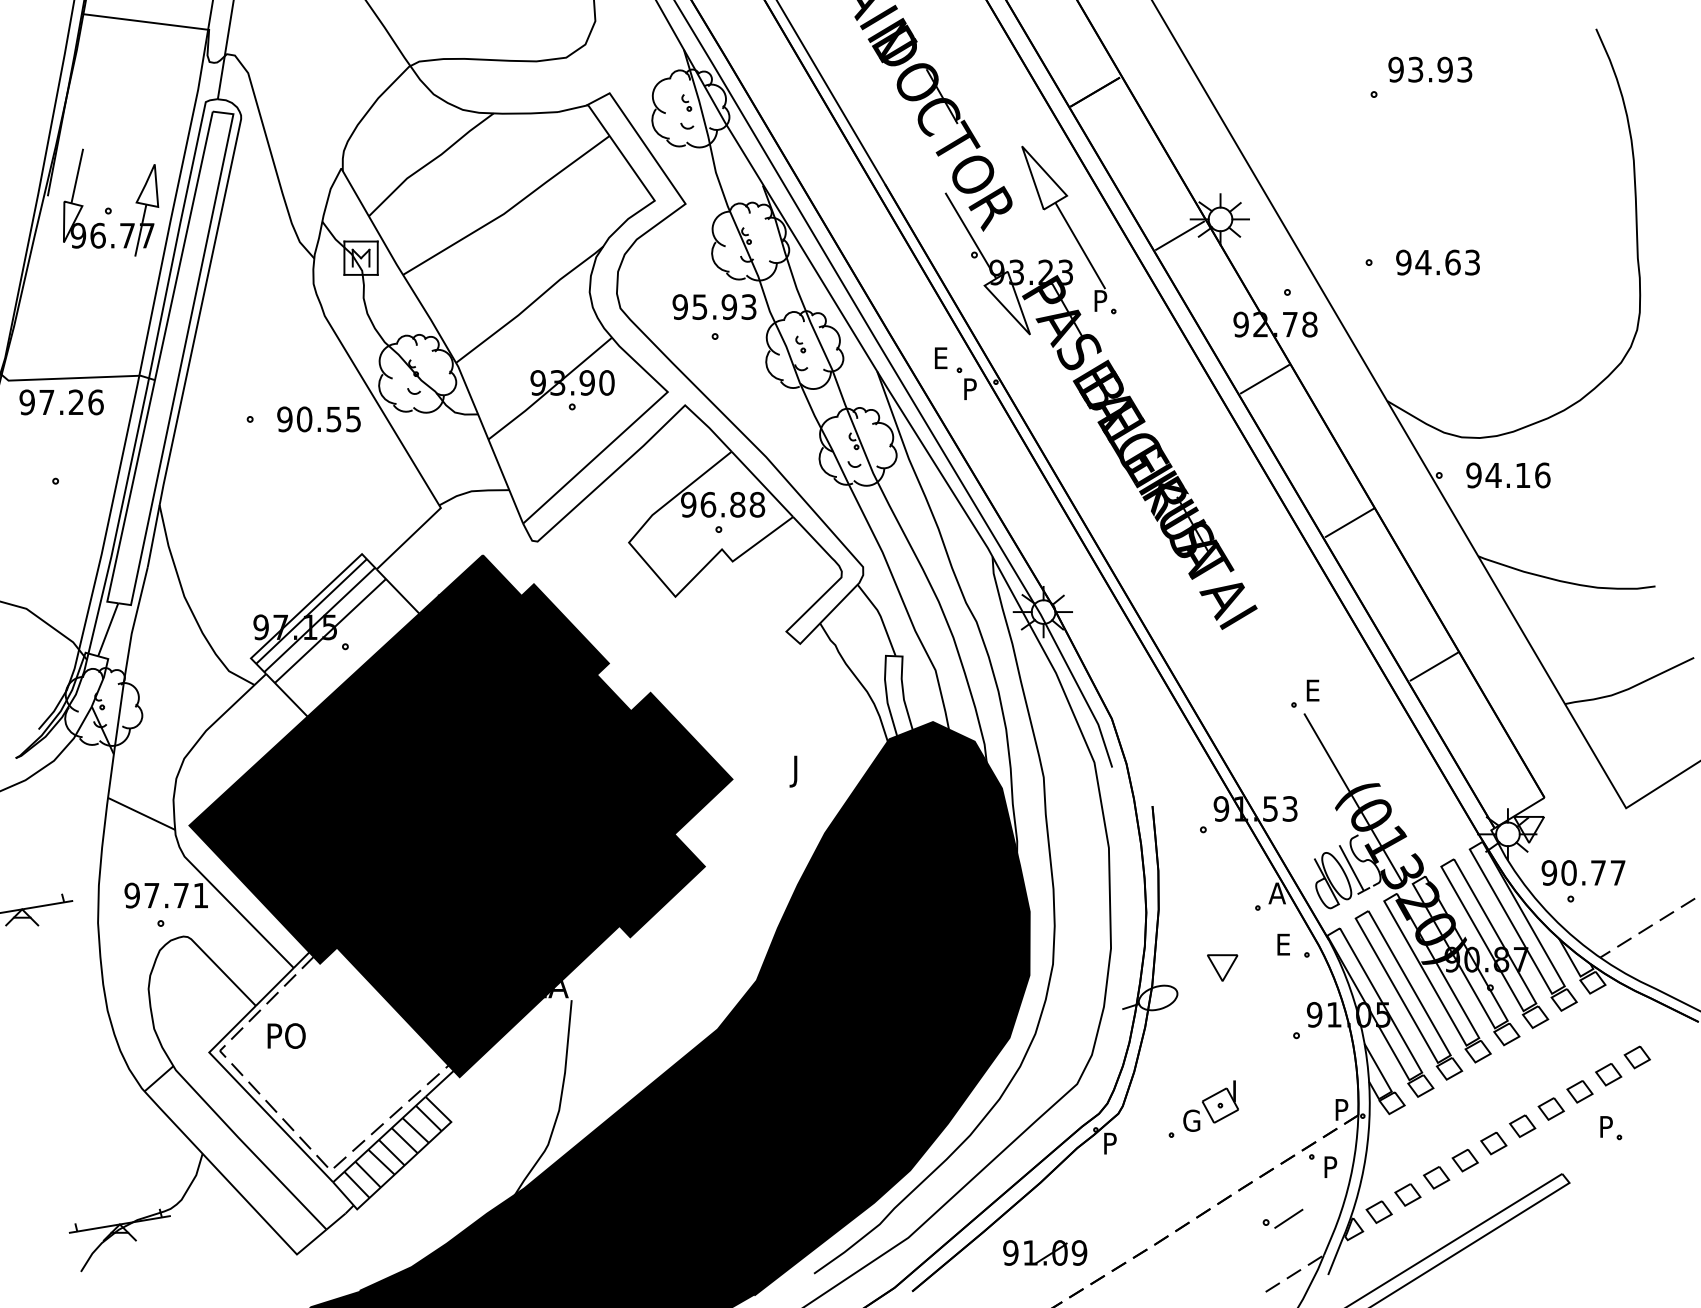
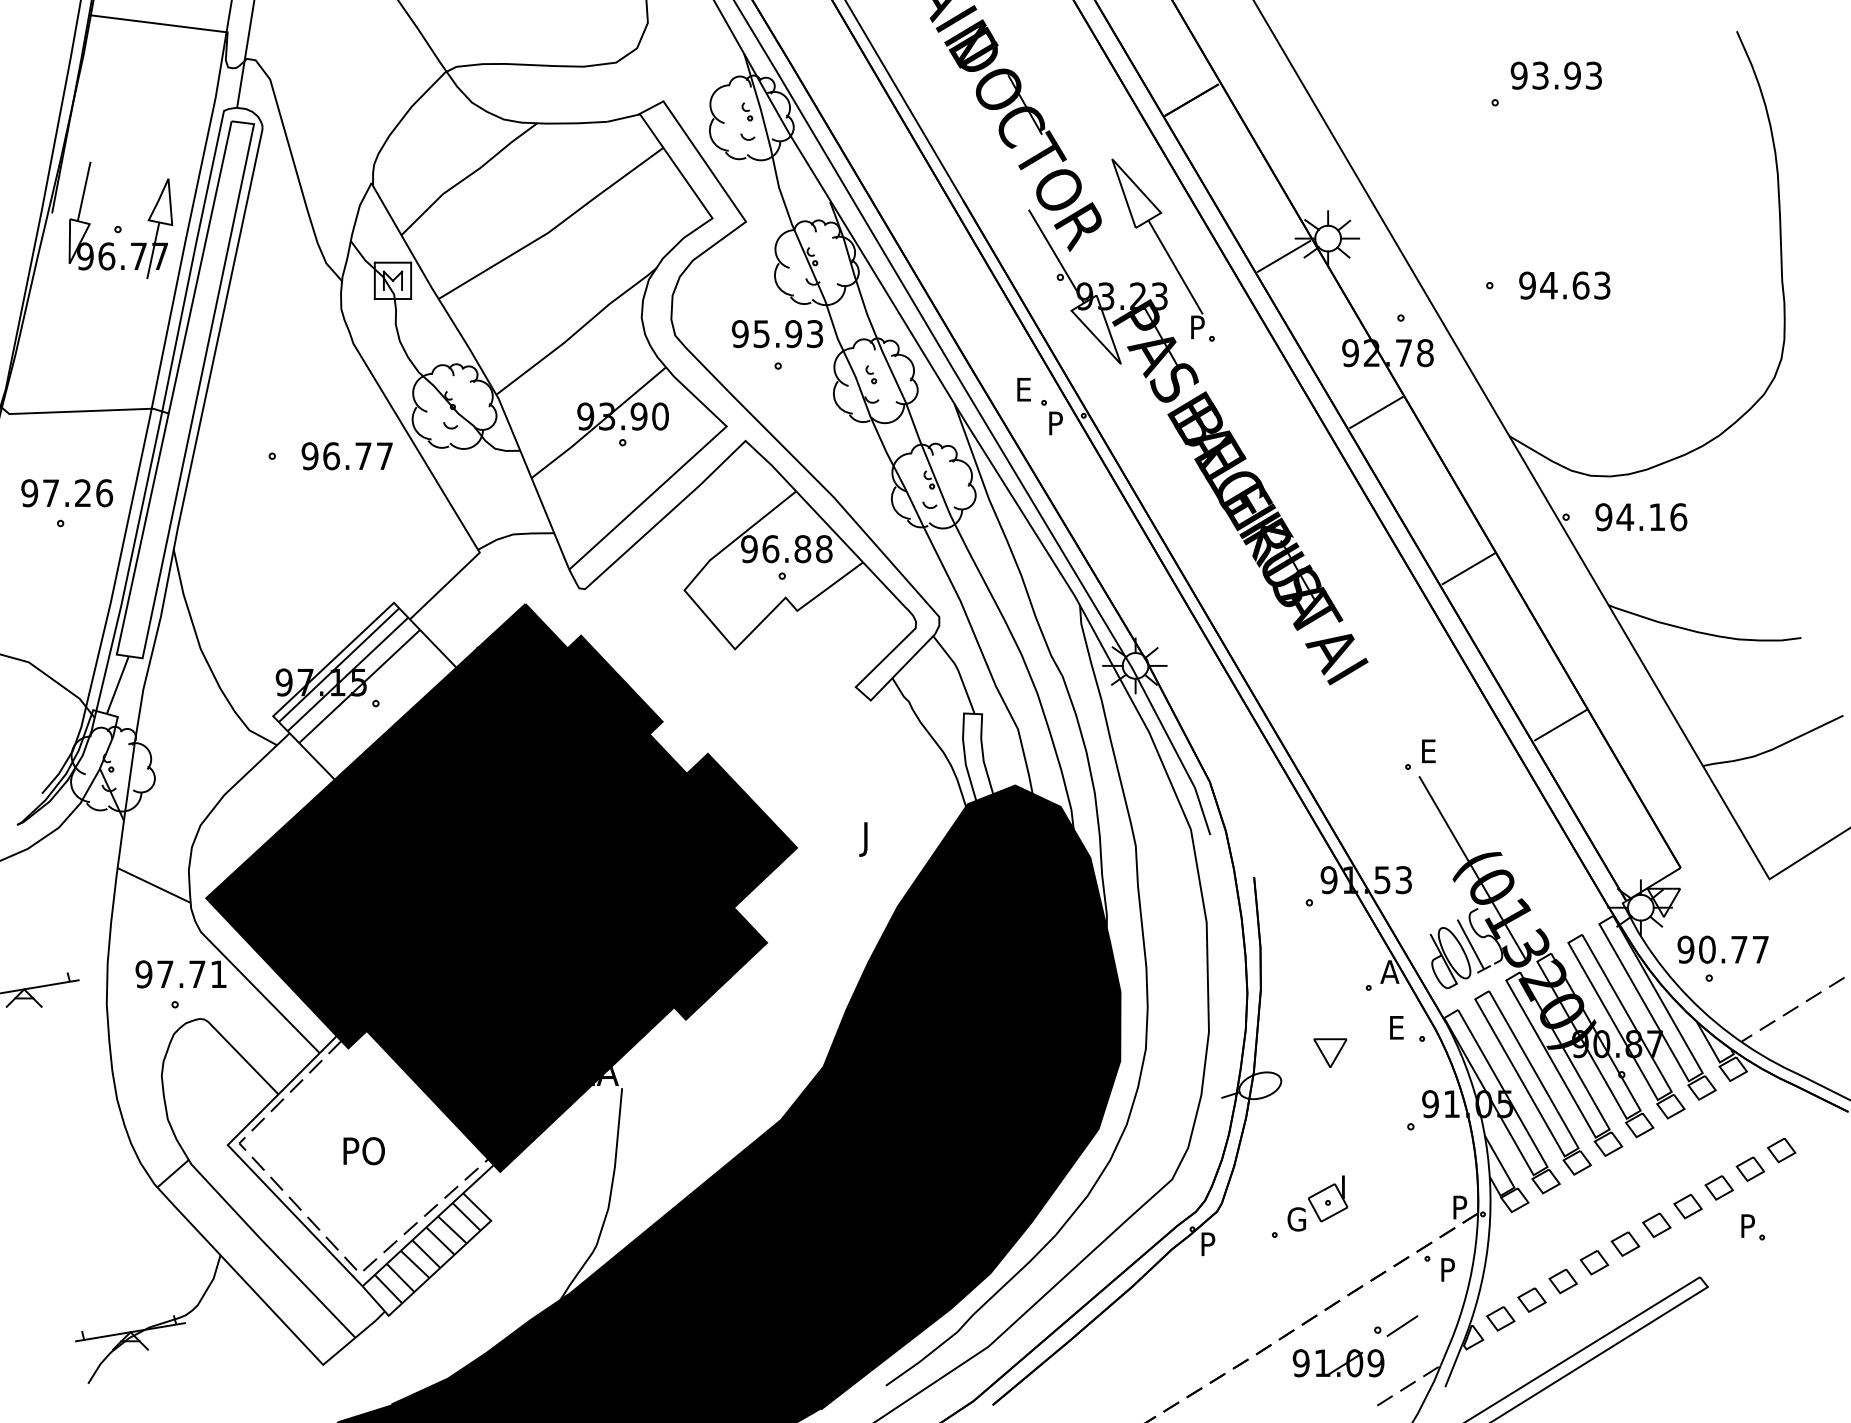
text: (61, 402) -> (66, 493), moved
text: (328, 419) -> (357, 456), 90.55 -> 96.77
text: (286, 1035) -> (364, 1150), moved
part: (1045, 1252) -> (1338, 1362), moved

